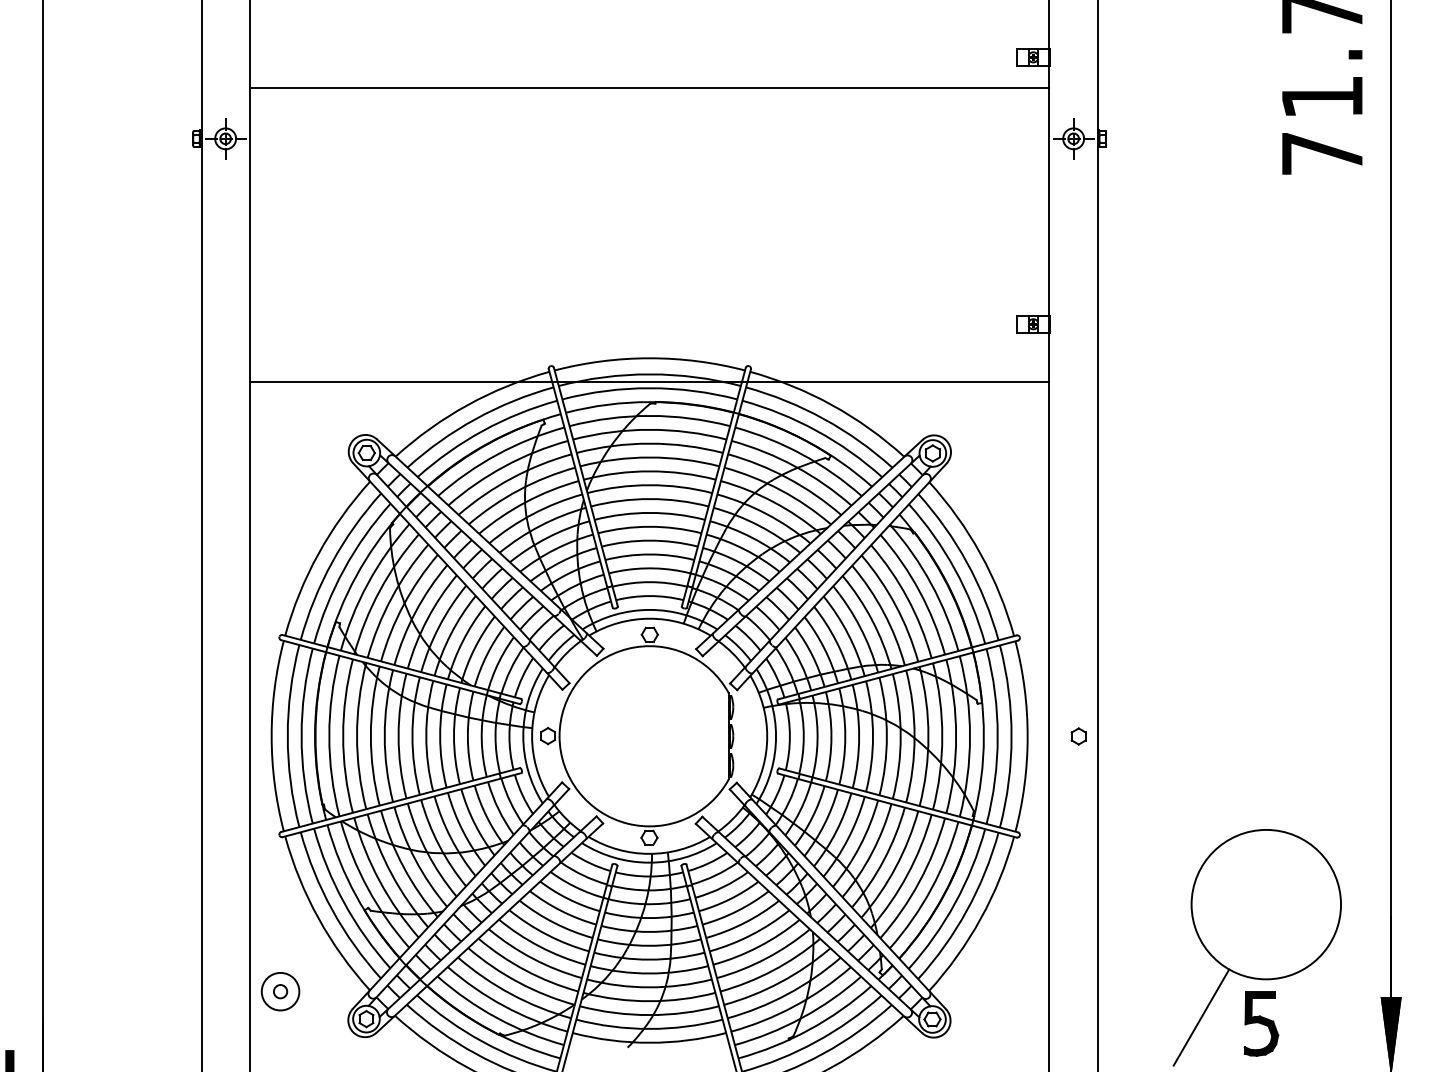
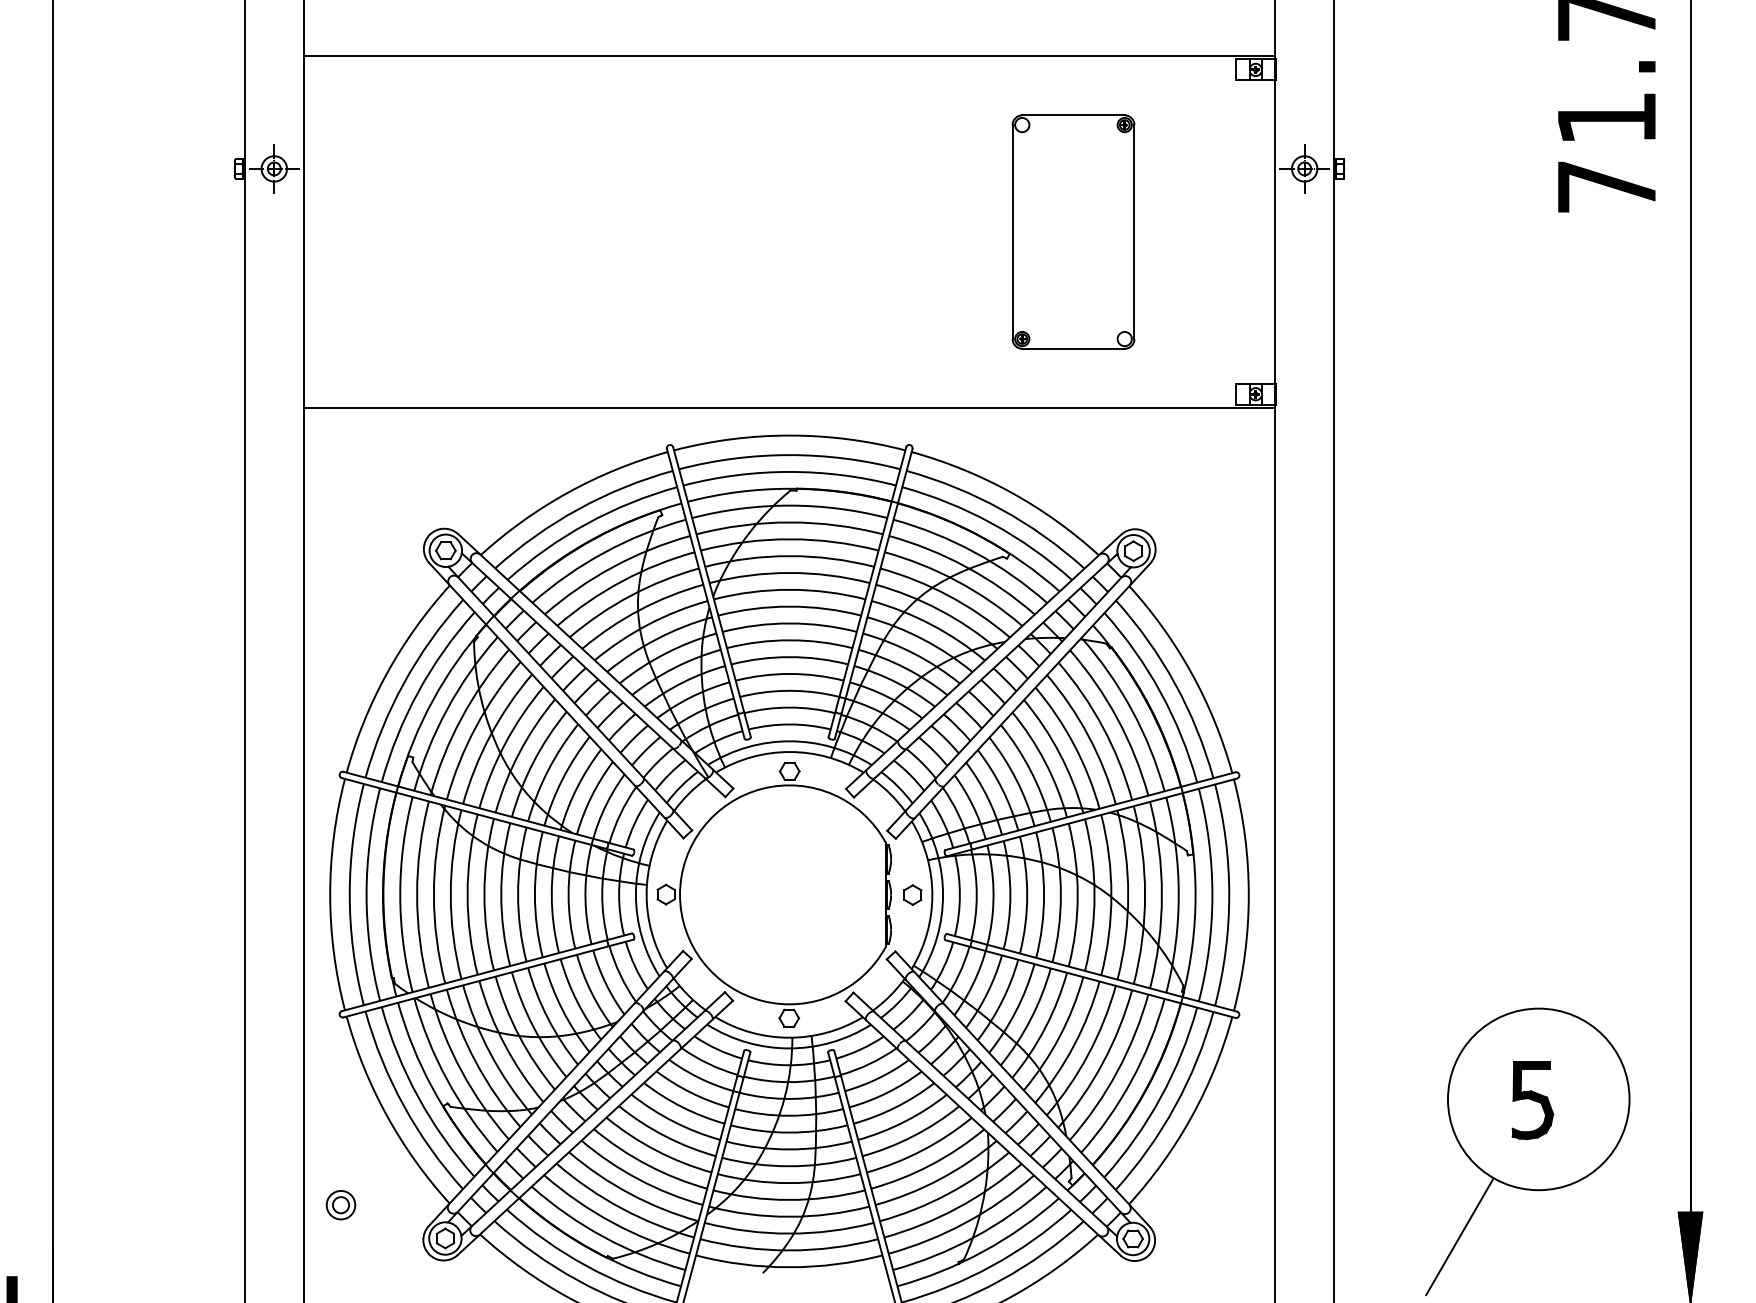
line: (649, 87) -> (789, 55), moved
part: (883, 190) -> (1073, 231), added
line: (649, 382) -> (789, 408), moved
part: (1078, 735) -> (912, 894), moved
circle: (280, 991) -> (340, 1204), size x0.62
part: (1261, 1024) -> (1532, 1100), moved

